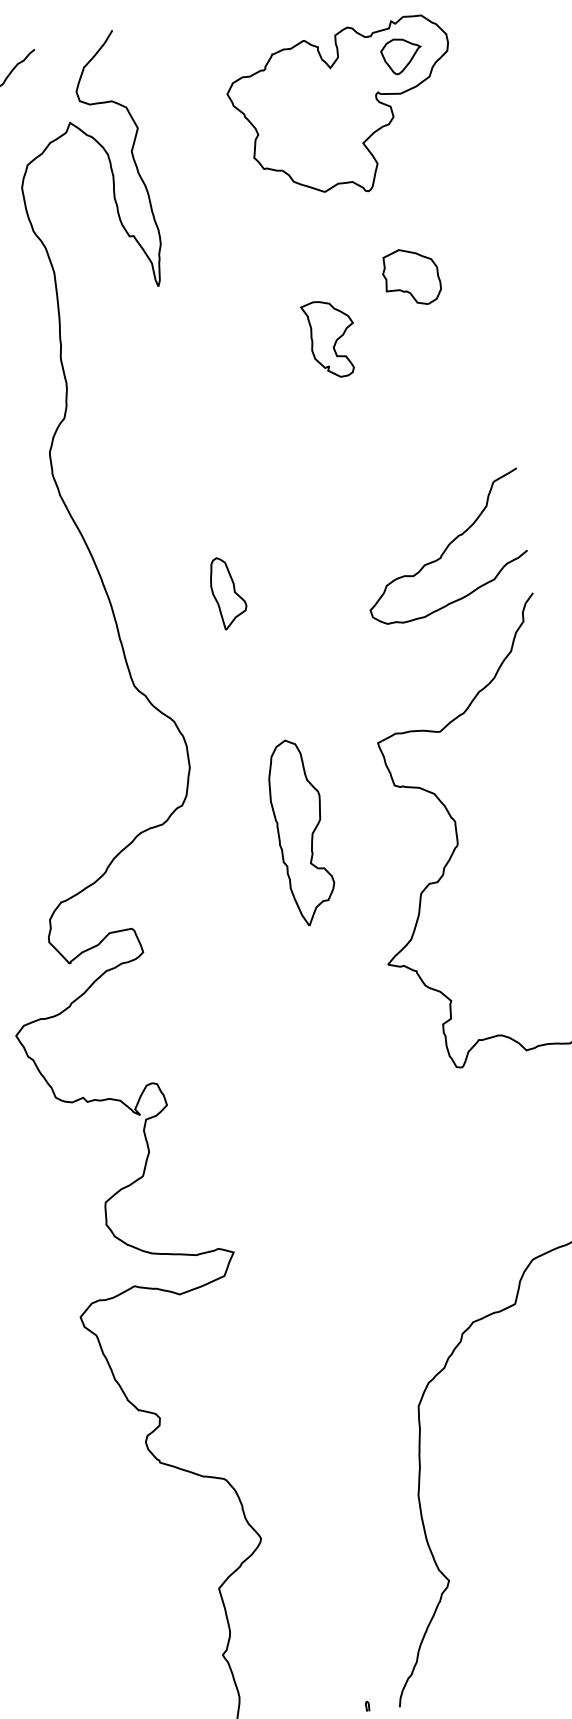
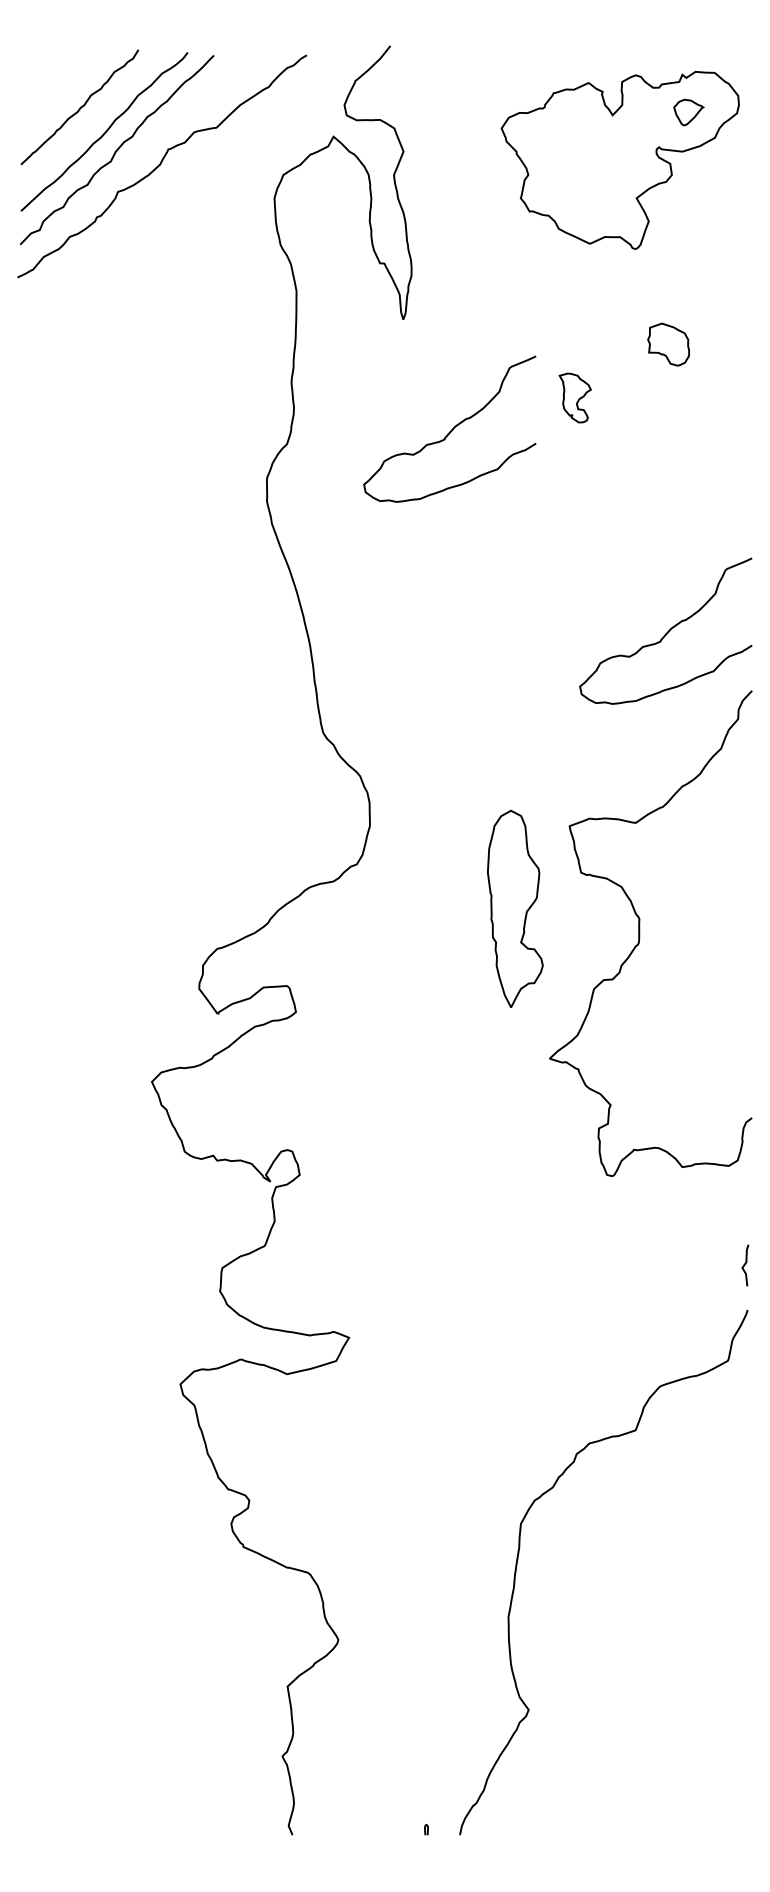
part: (401, 56) -> (688, 112), size x0.7
part: (411, 277) -> (668, 344), size x0.7
part: (330, 338) -> (575, 397), size x0.6
curve: (217, 384) -> (451, 429), added
part: (228, 592) -> (434, 648), removed
part: (301, 832) -> (515, 908), moved

